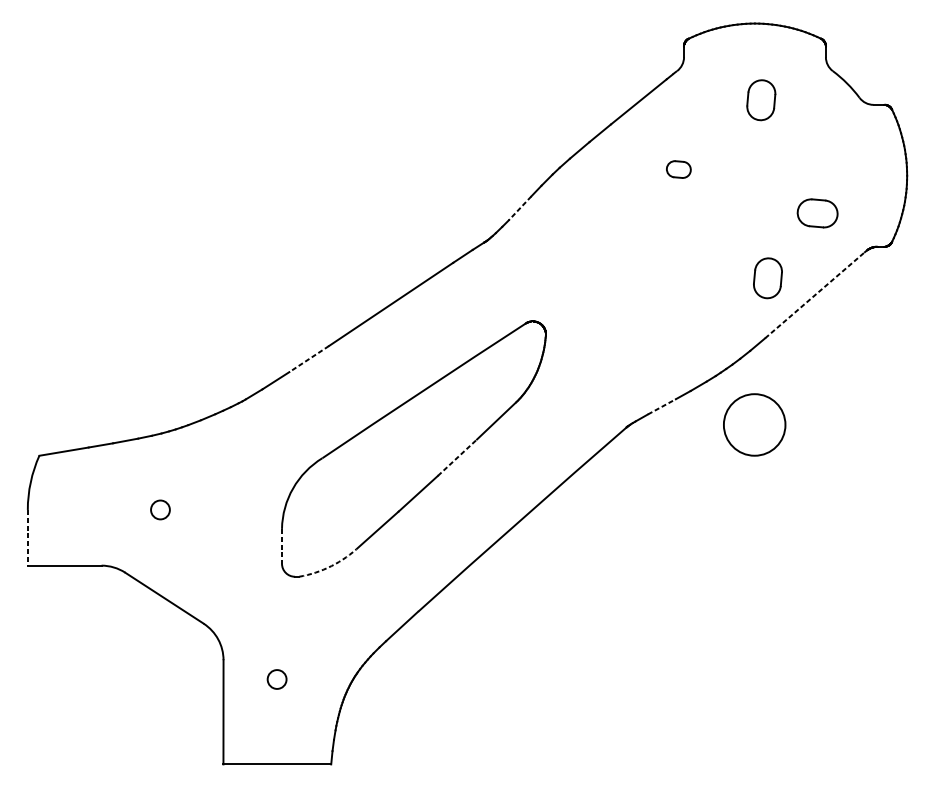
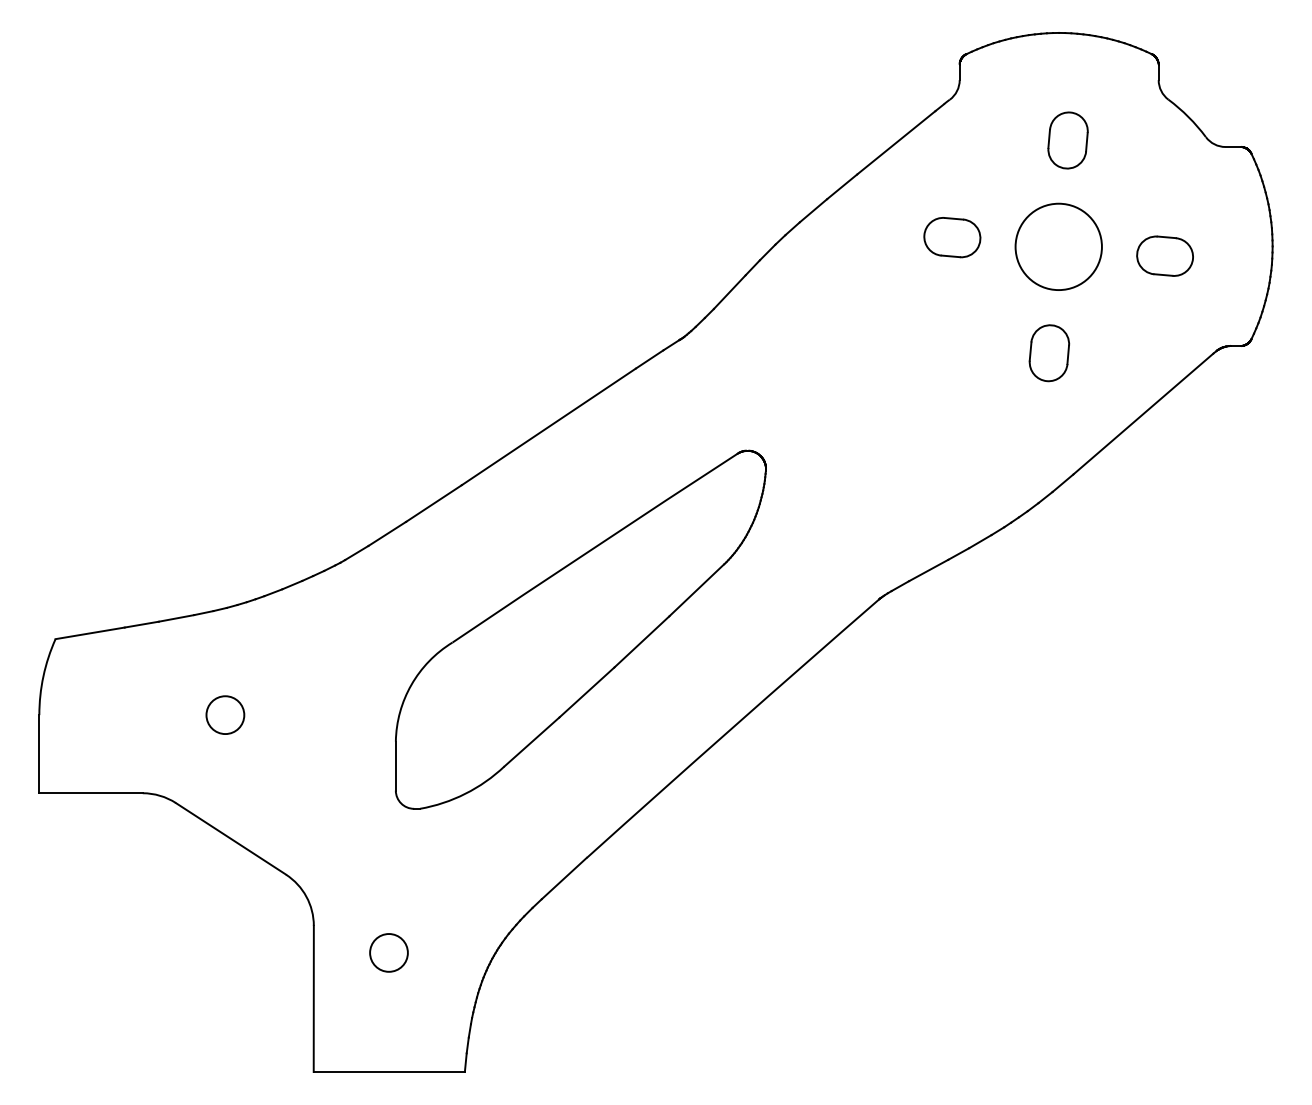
part: (678, 169) -> (952, 237), size x1.67
line: (519, 208) -> (729, 292), dashed -> solid
part: (817, 212) -> (1164, 255), moved
part: (768, 278) -> (1049, 353), moved
line: (815, 295) -> (1143, 414), dashed -> solid
line: (308, 359) -> (433, 503), dashed -> solid
line: (662, 406) -> (929, 570), dashed -> solid
circle: (754, 424) -> (1058, 246), moved
line: (457, 457) -> (641, 641), dashed -> solid
circle: (160, 510) -> (225, 715), size x1.43
line: (27, 538) -> (39, 754), dashed -> solid
line: (281, 546) -> (395, 766), dashed -> solid
arc: (331, 565) -> (465, 793), dashed -> solid
circle: (276, 679) -> (388, 952), size x1.43

